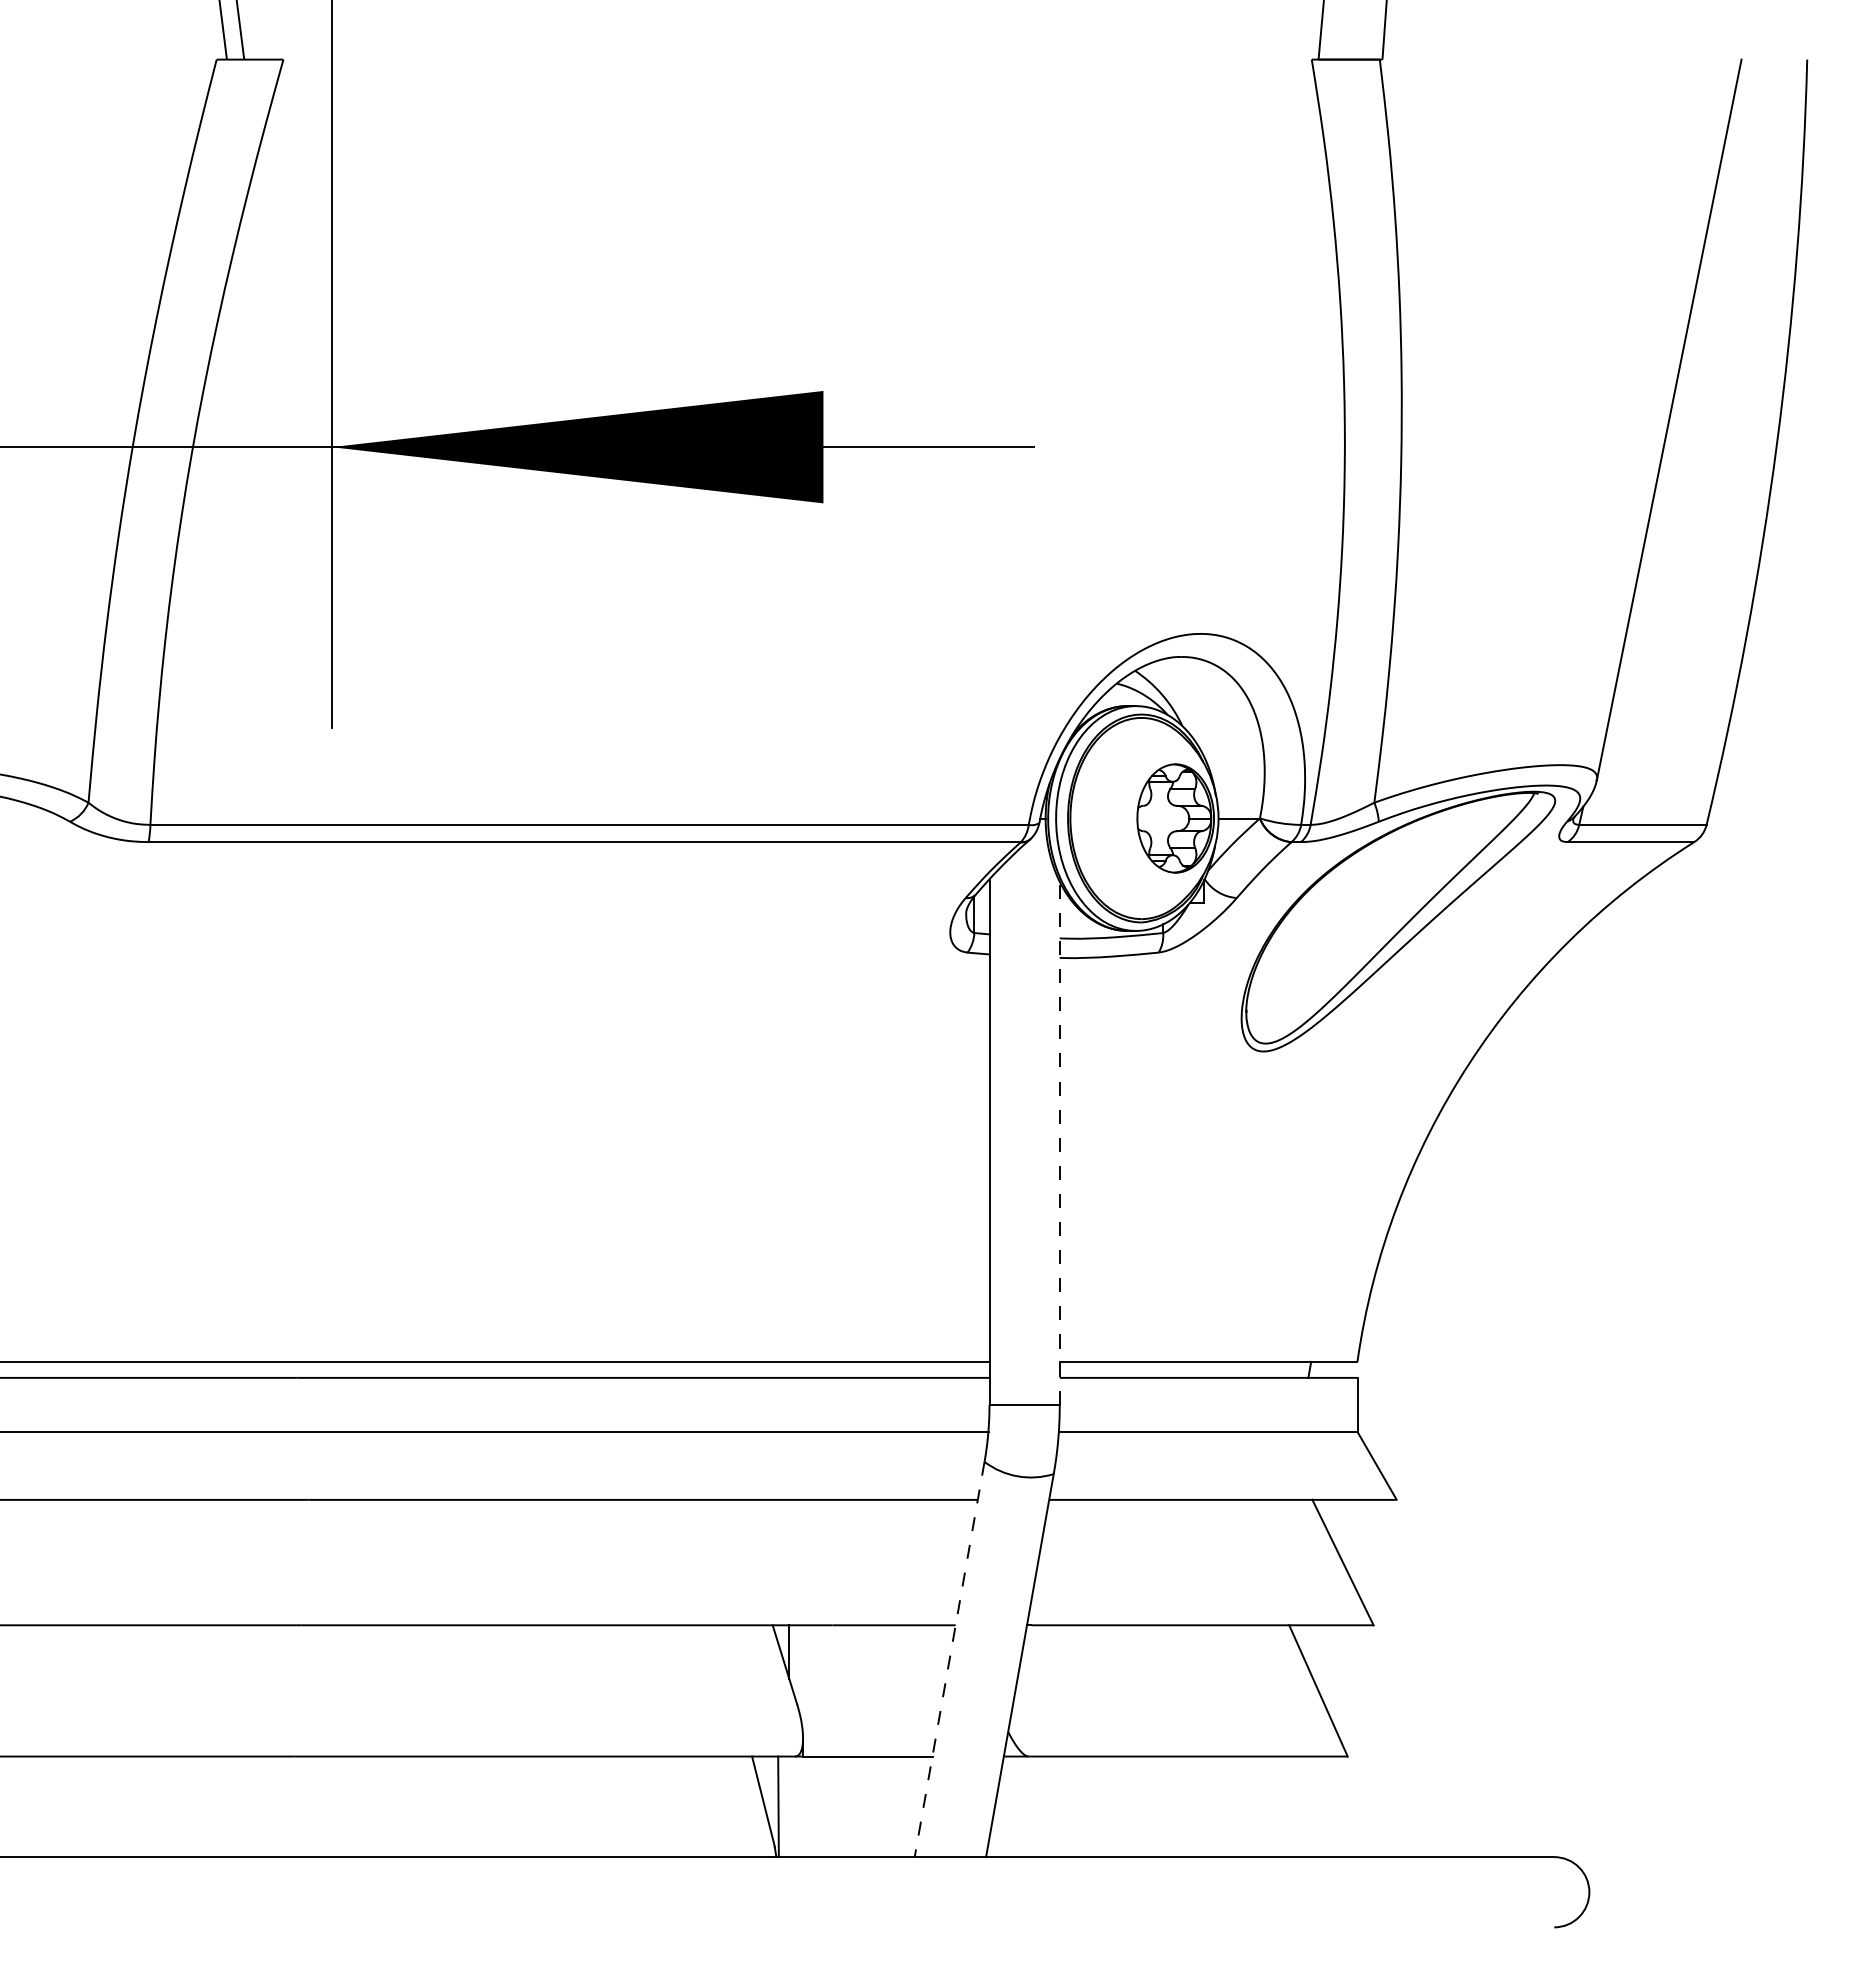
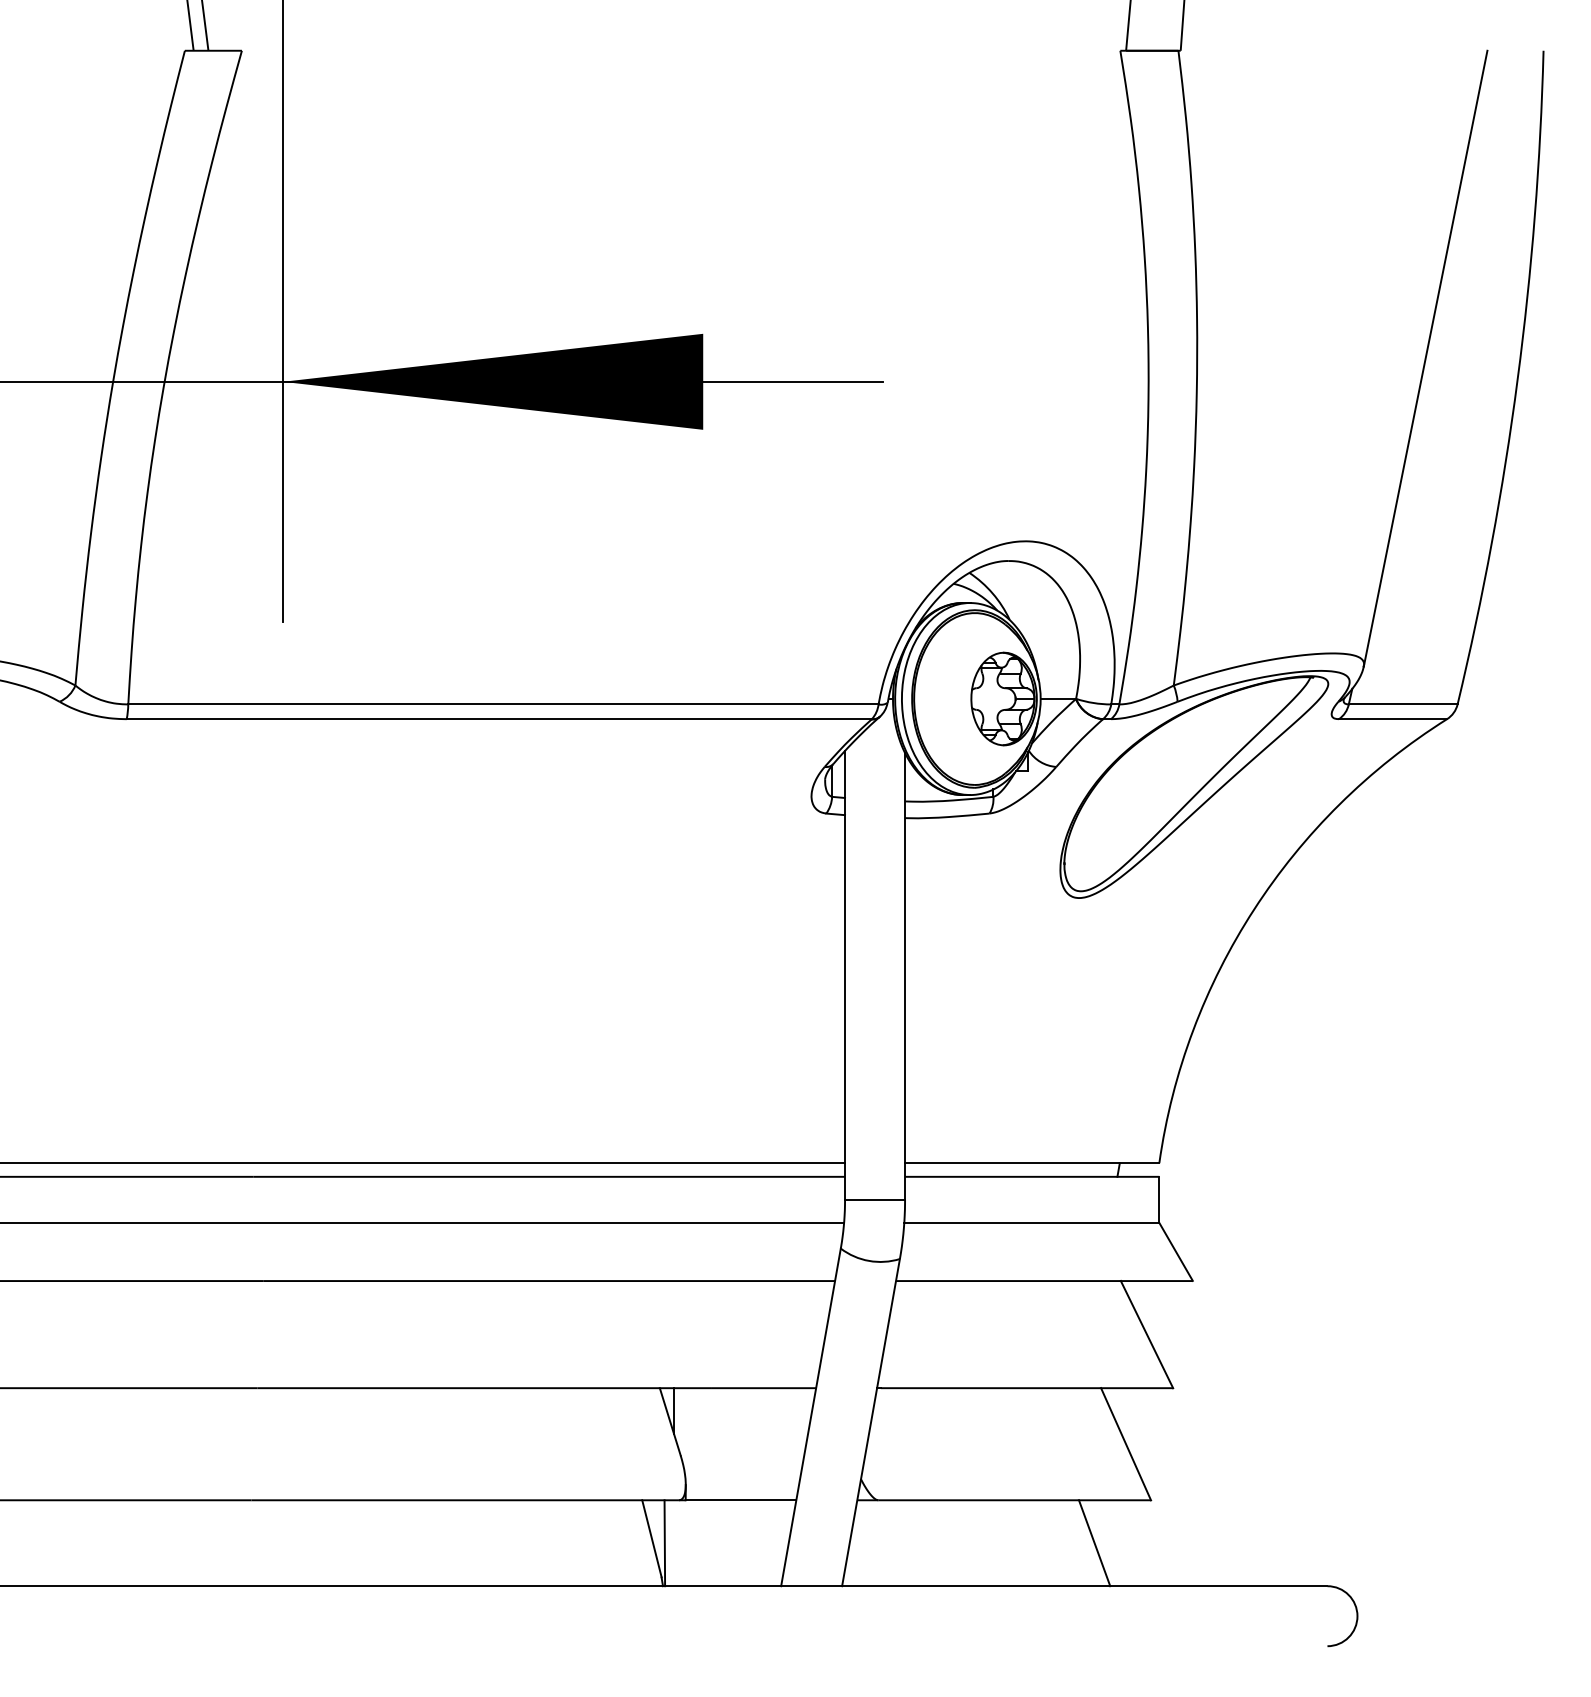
line: (1059, 1143) -> (904, 976), dashed -> solid
line: (949, 1659) -> (810, 1417), dashed -> solid
line: (1281, 1806) -> (1094, 1542), added

